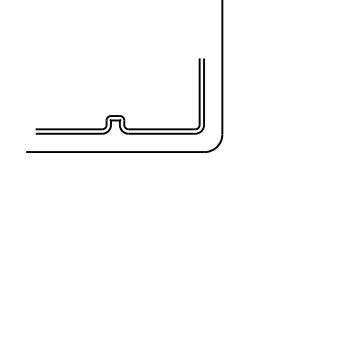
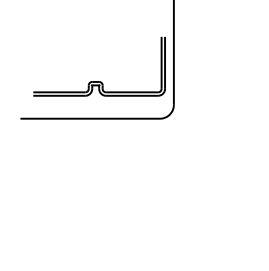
part: (119, 115) -> (98, 81), moved

